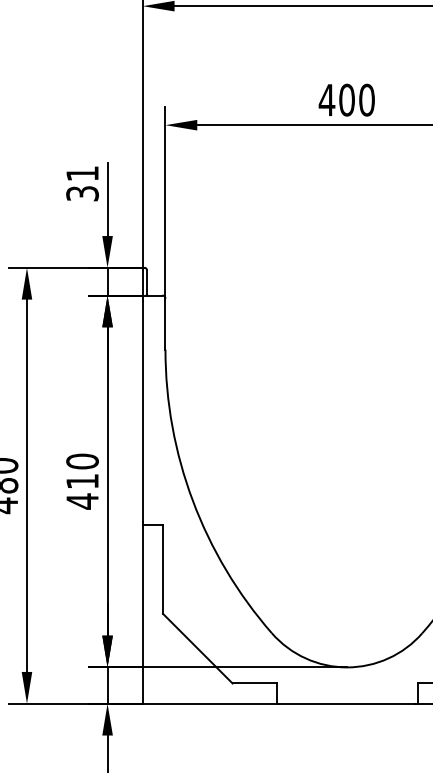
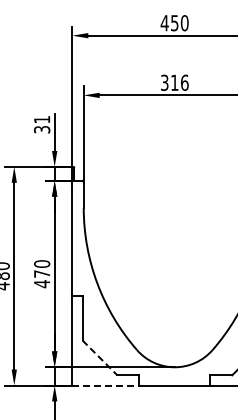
text: (346, 99) -> (174, 82), 400 -> 316
text: (83, 480) -> (42, 273), 410 -> 470
line: (196, 647) -> (99, 357), solid -> dashed
line: (208, 703) -> (105, 385), solid -> dashed

